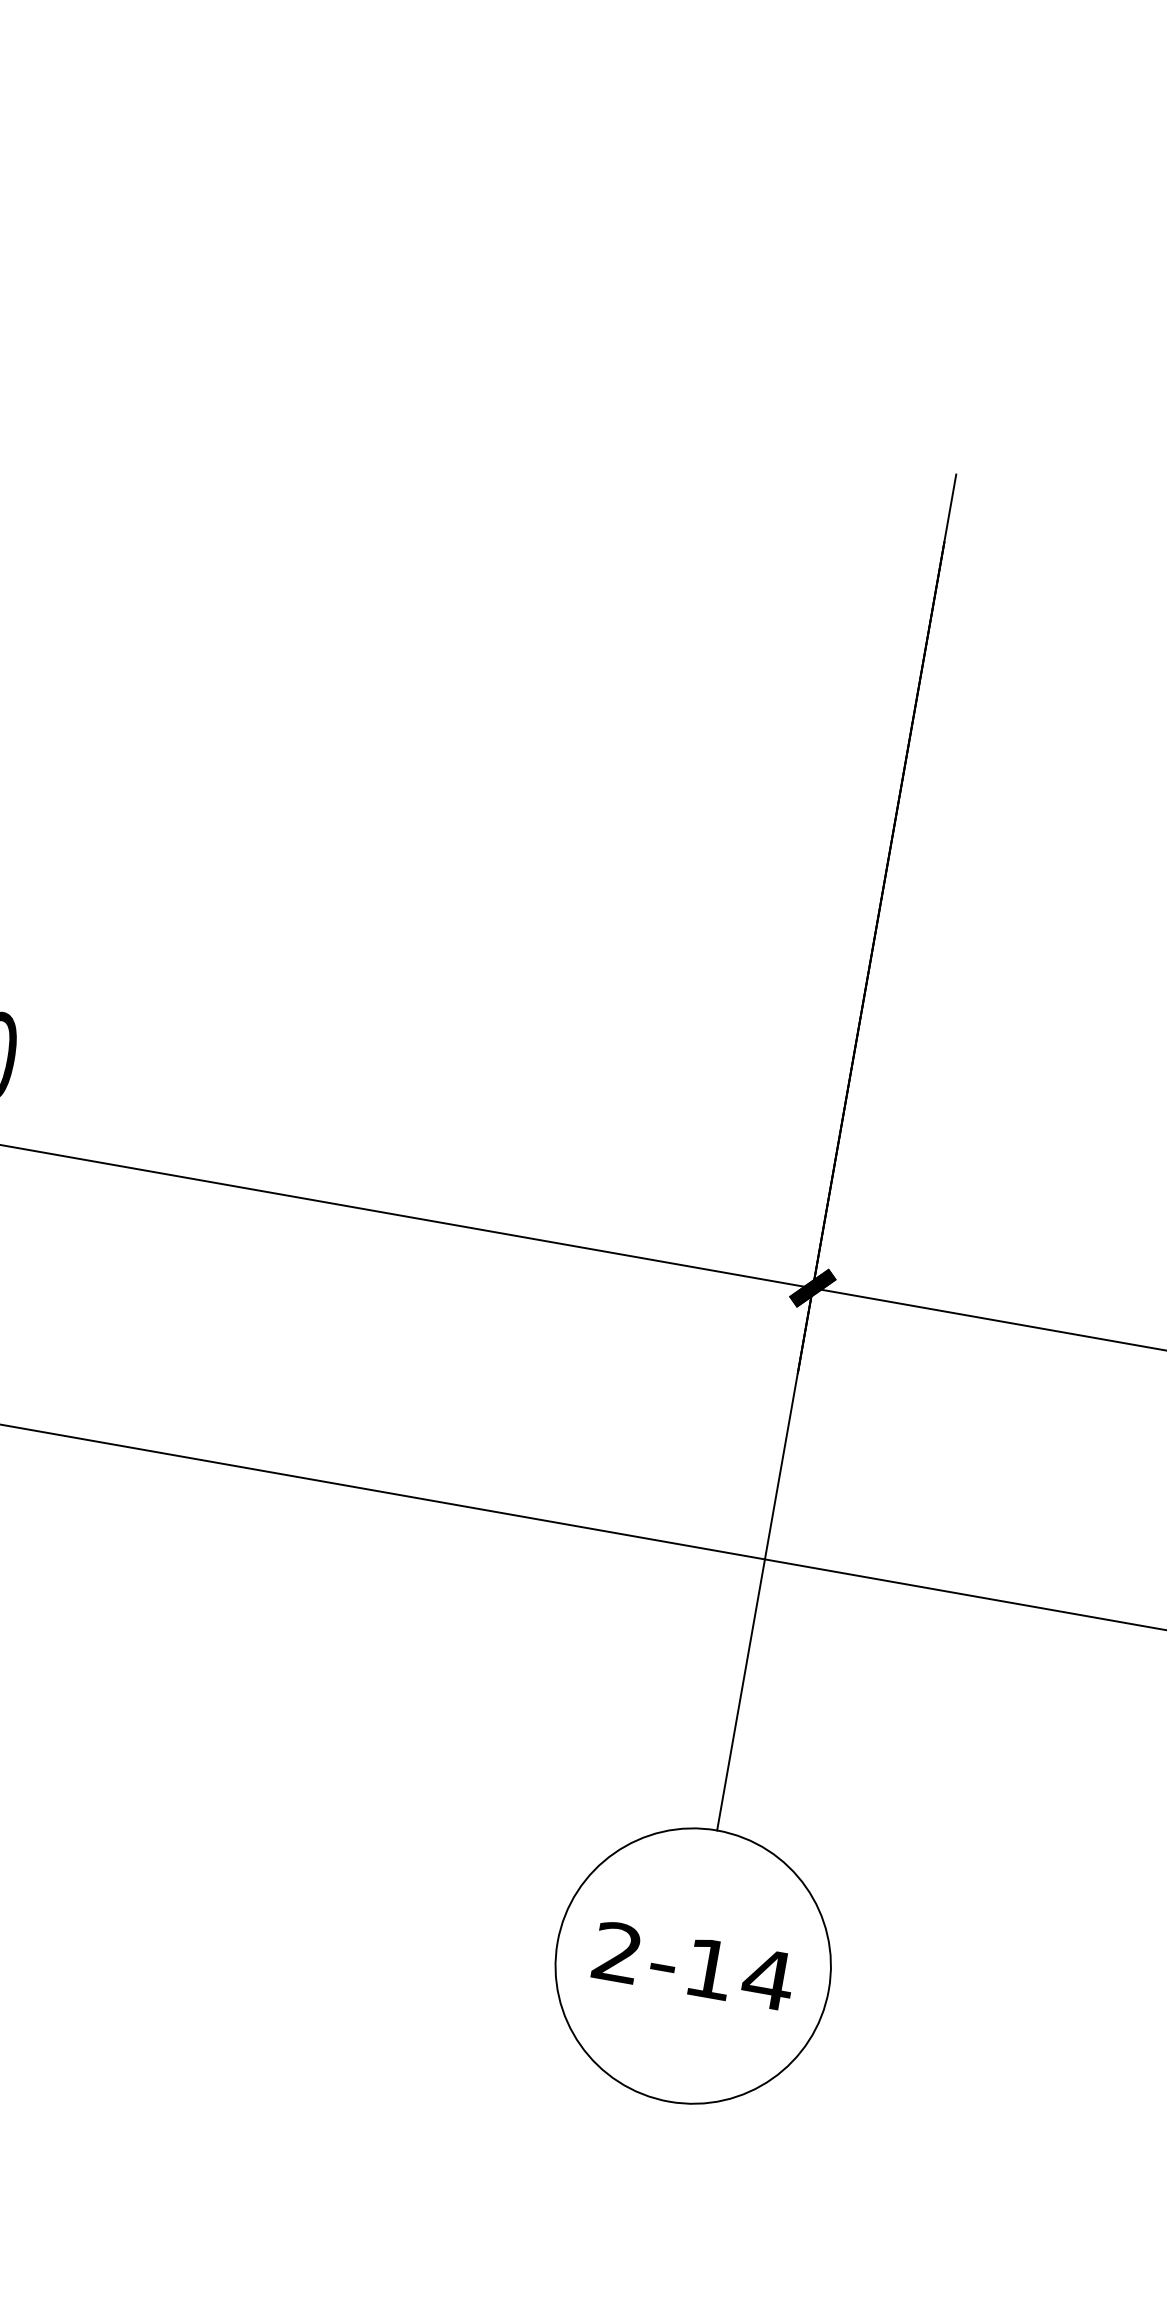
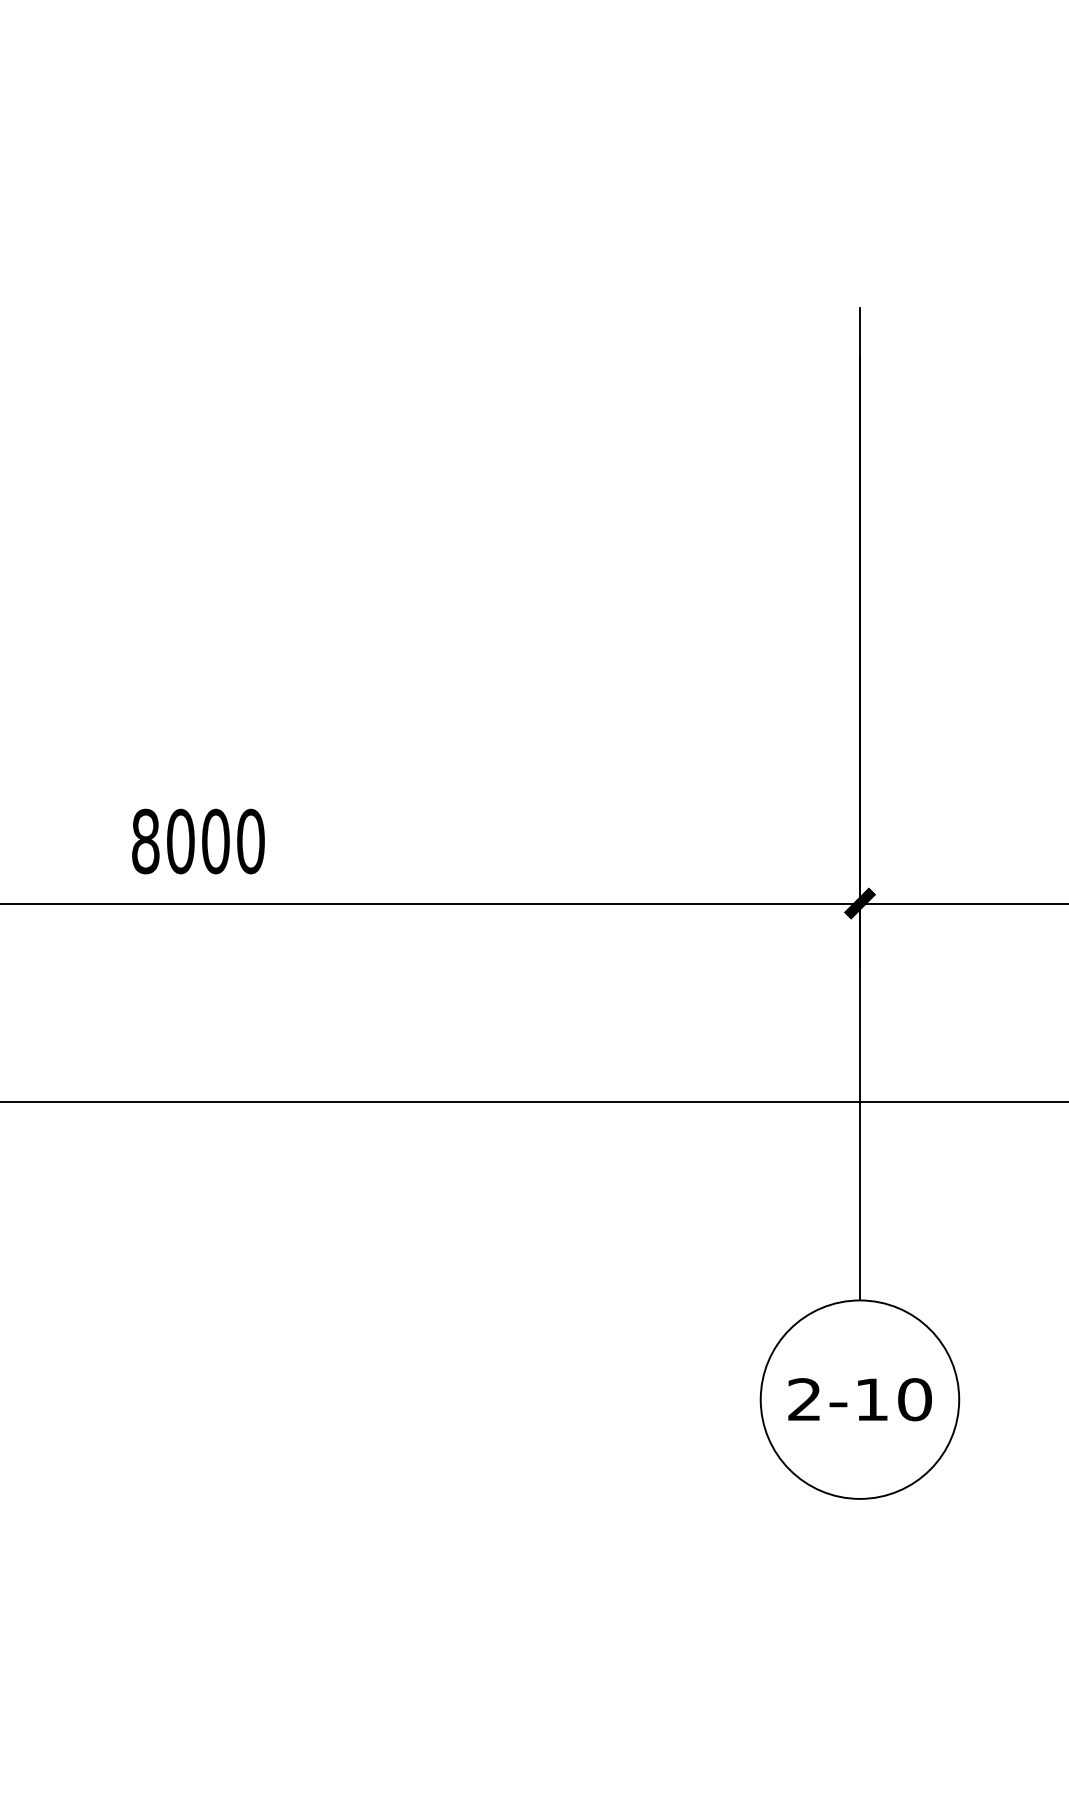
text: (767, 1978) -> (914, 1399), 2-14 -> 2-10

